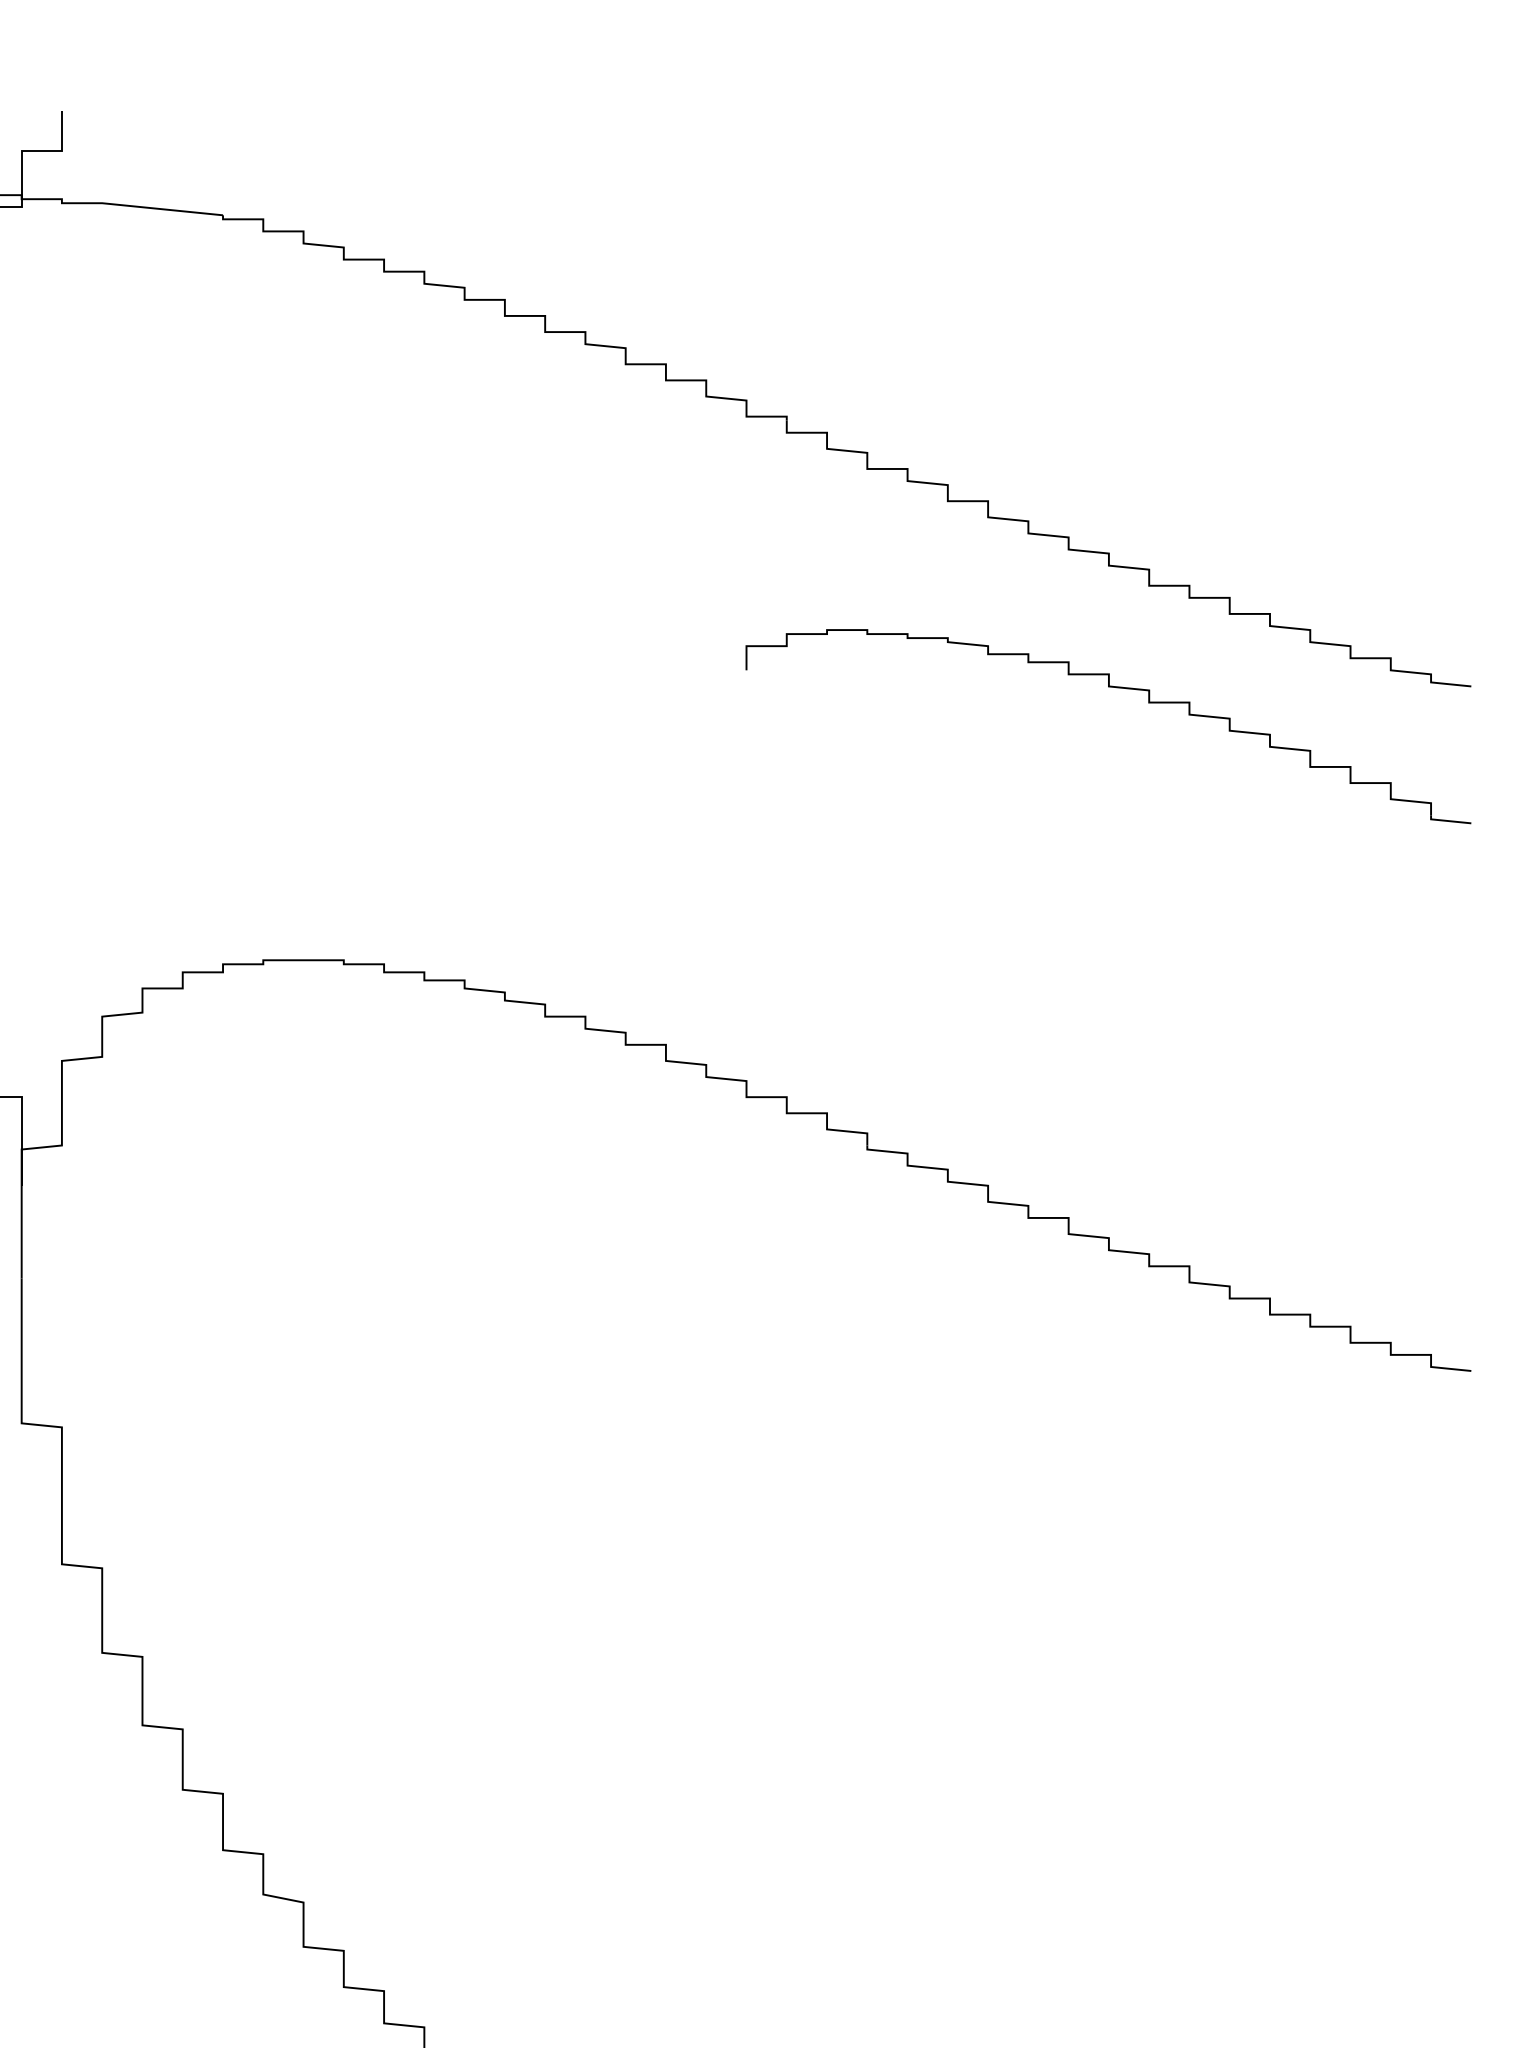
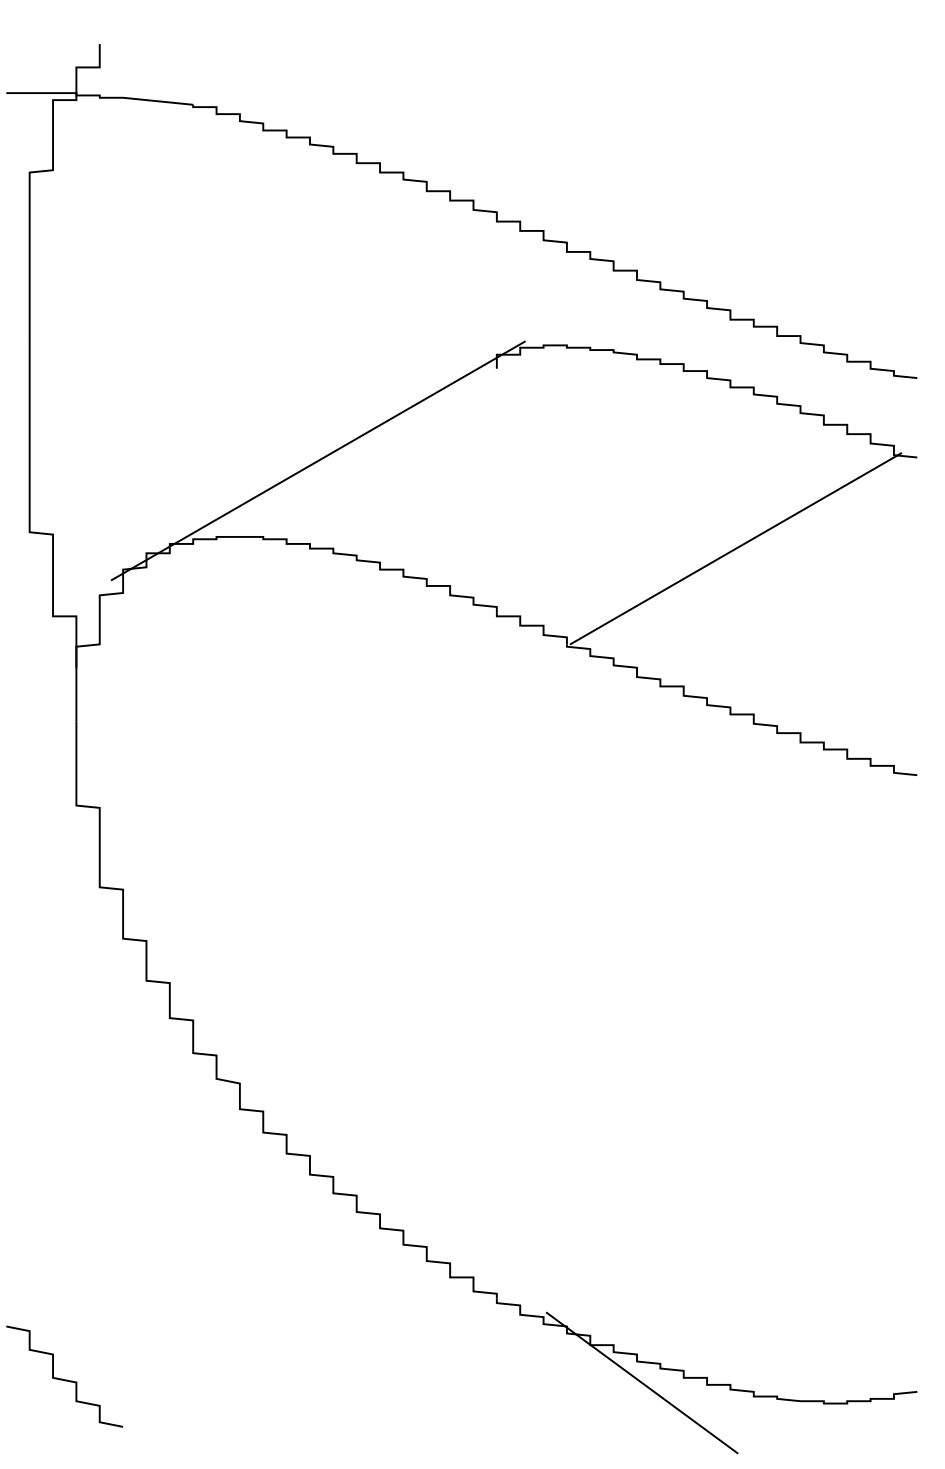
line: (437, 828) -> (317, 460), added
line: (1157, 980) -> (735, 548), added

